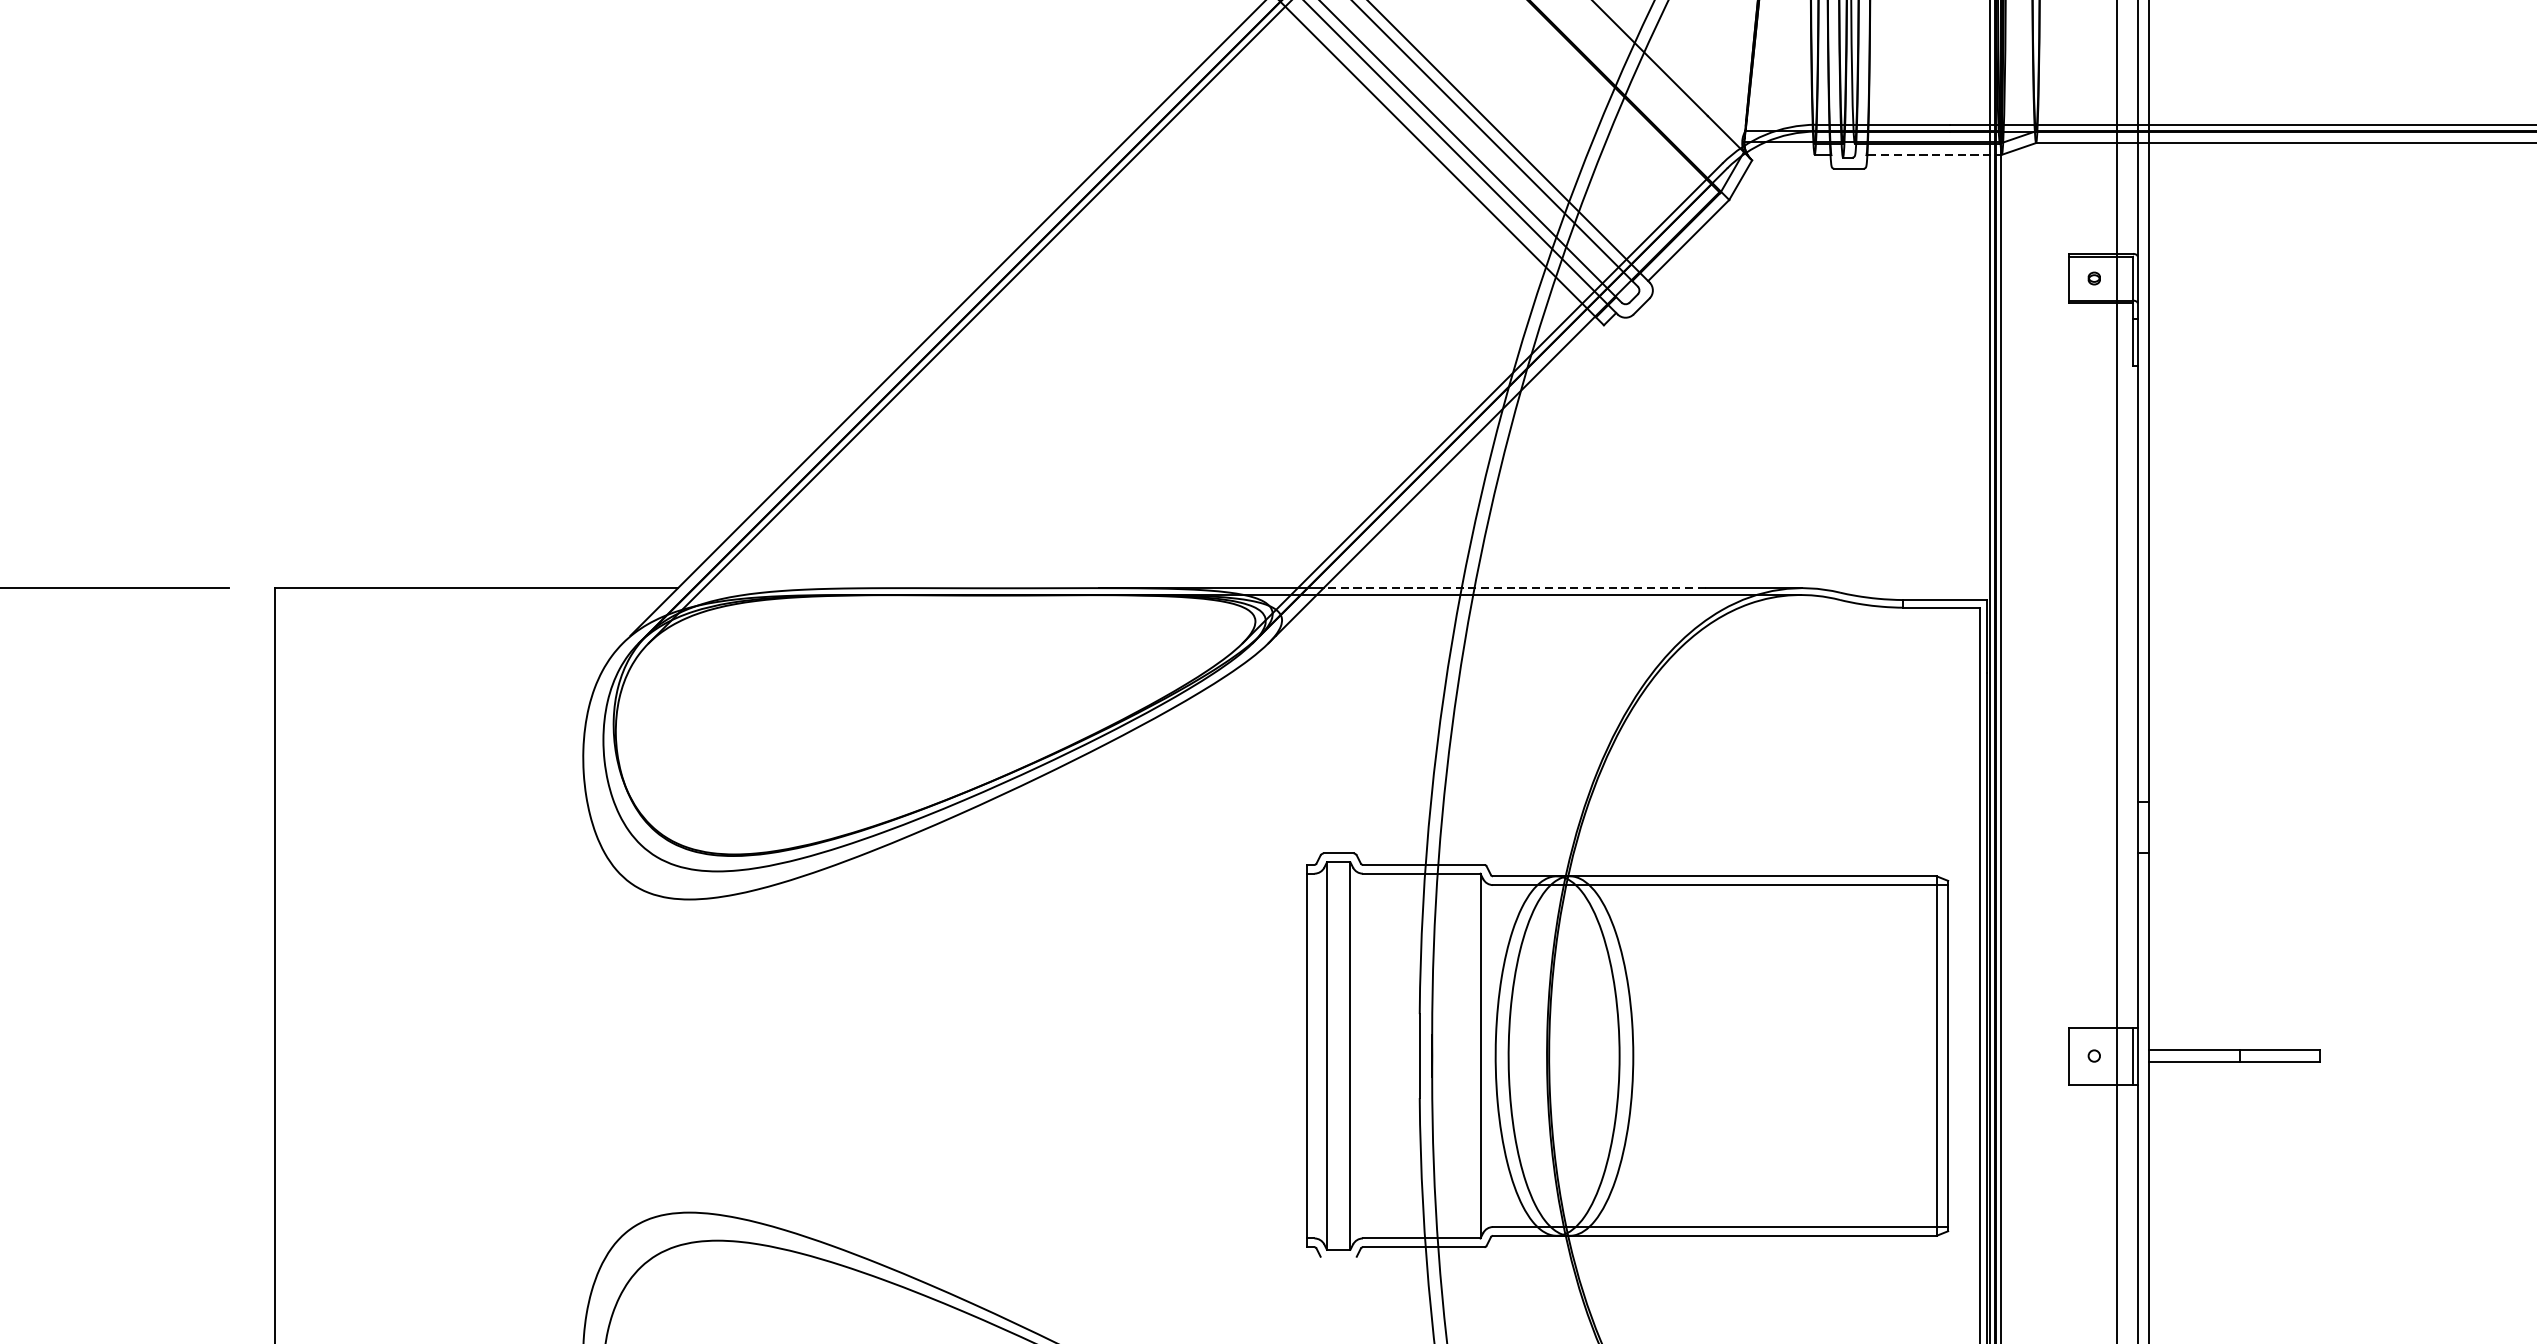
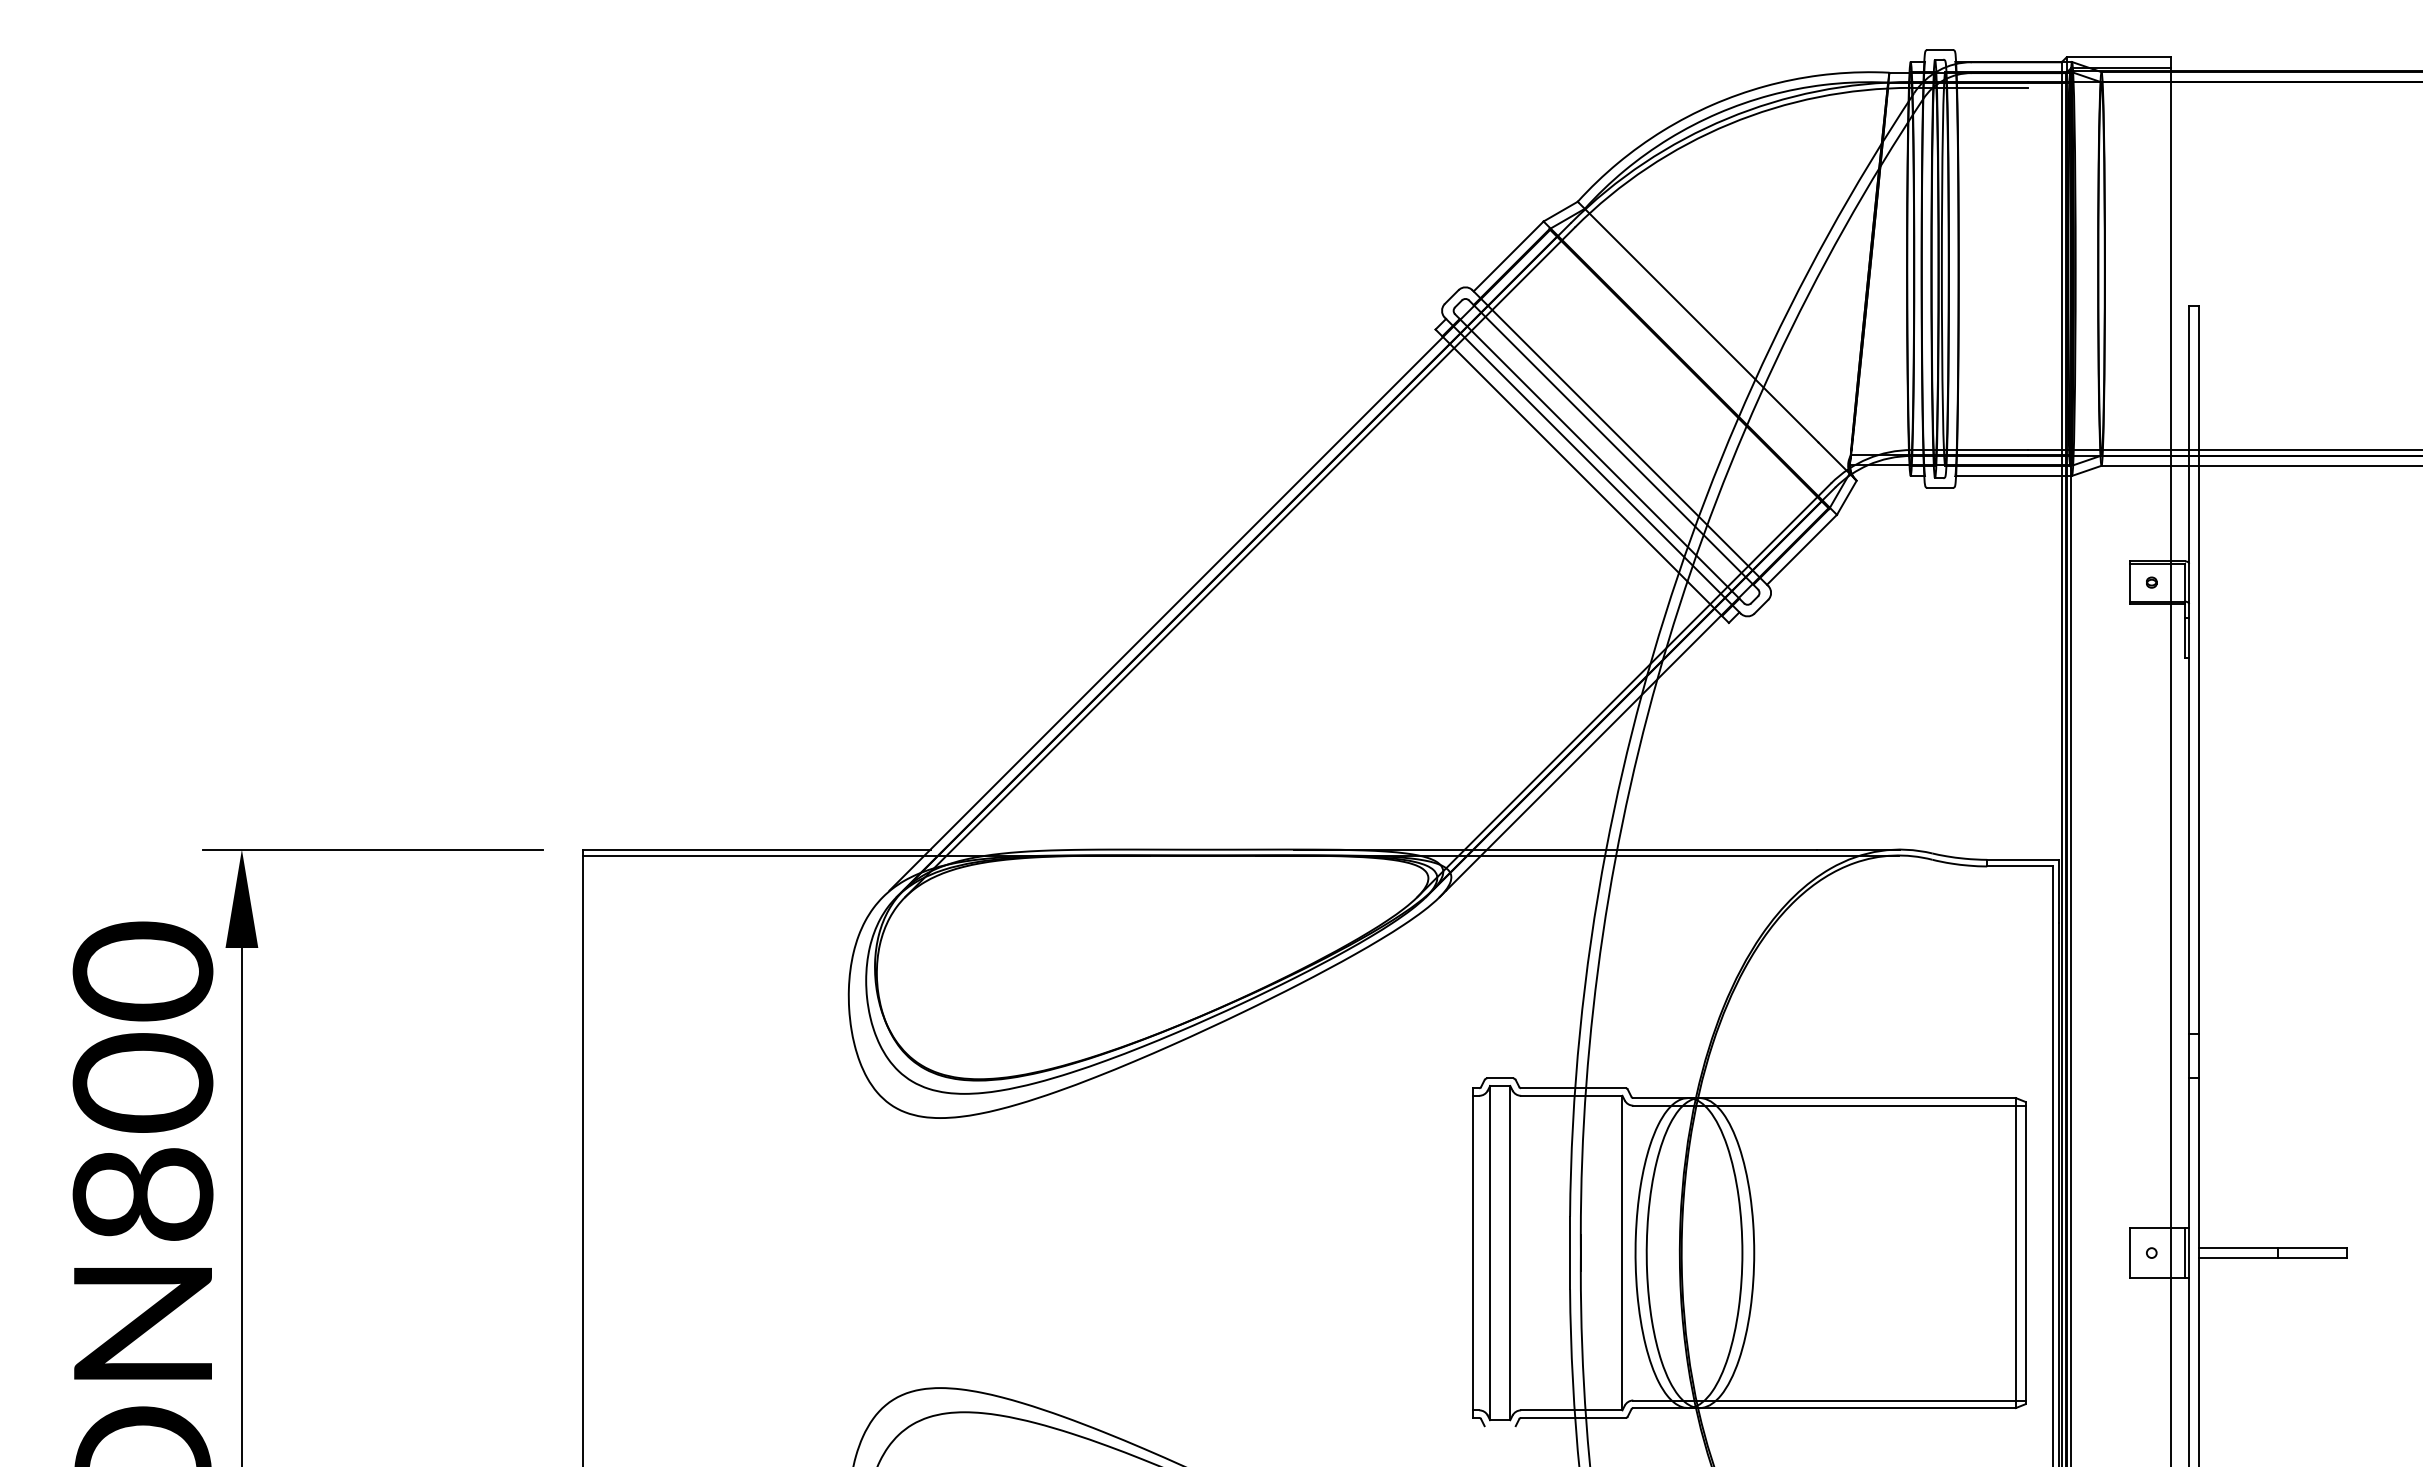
line: (1935, 154) -> (2014, 475), dashed -> solid
line: (1515, 588) -> (1652, 849), dashed -> solid
line: (602, 594) -> (865, 855), added

